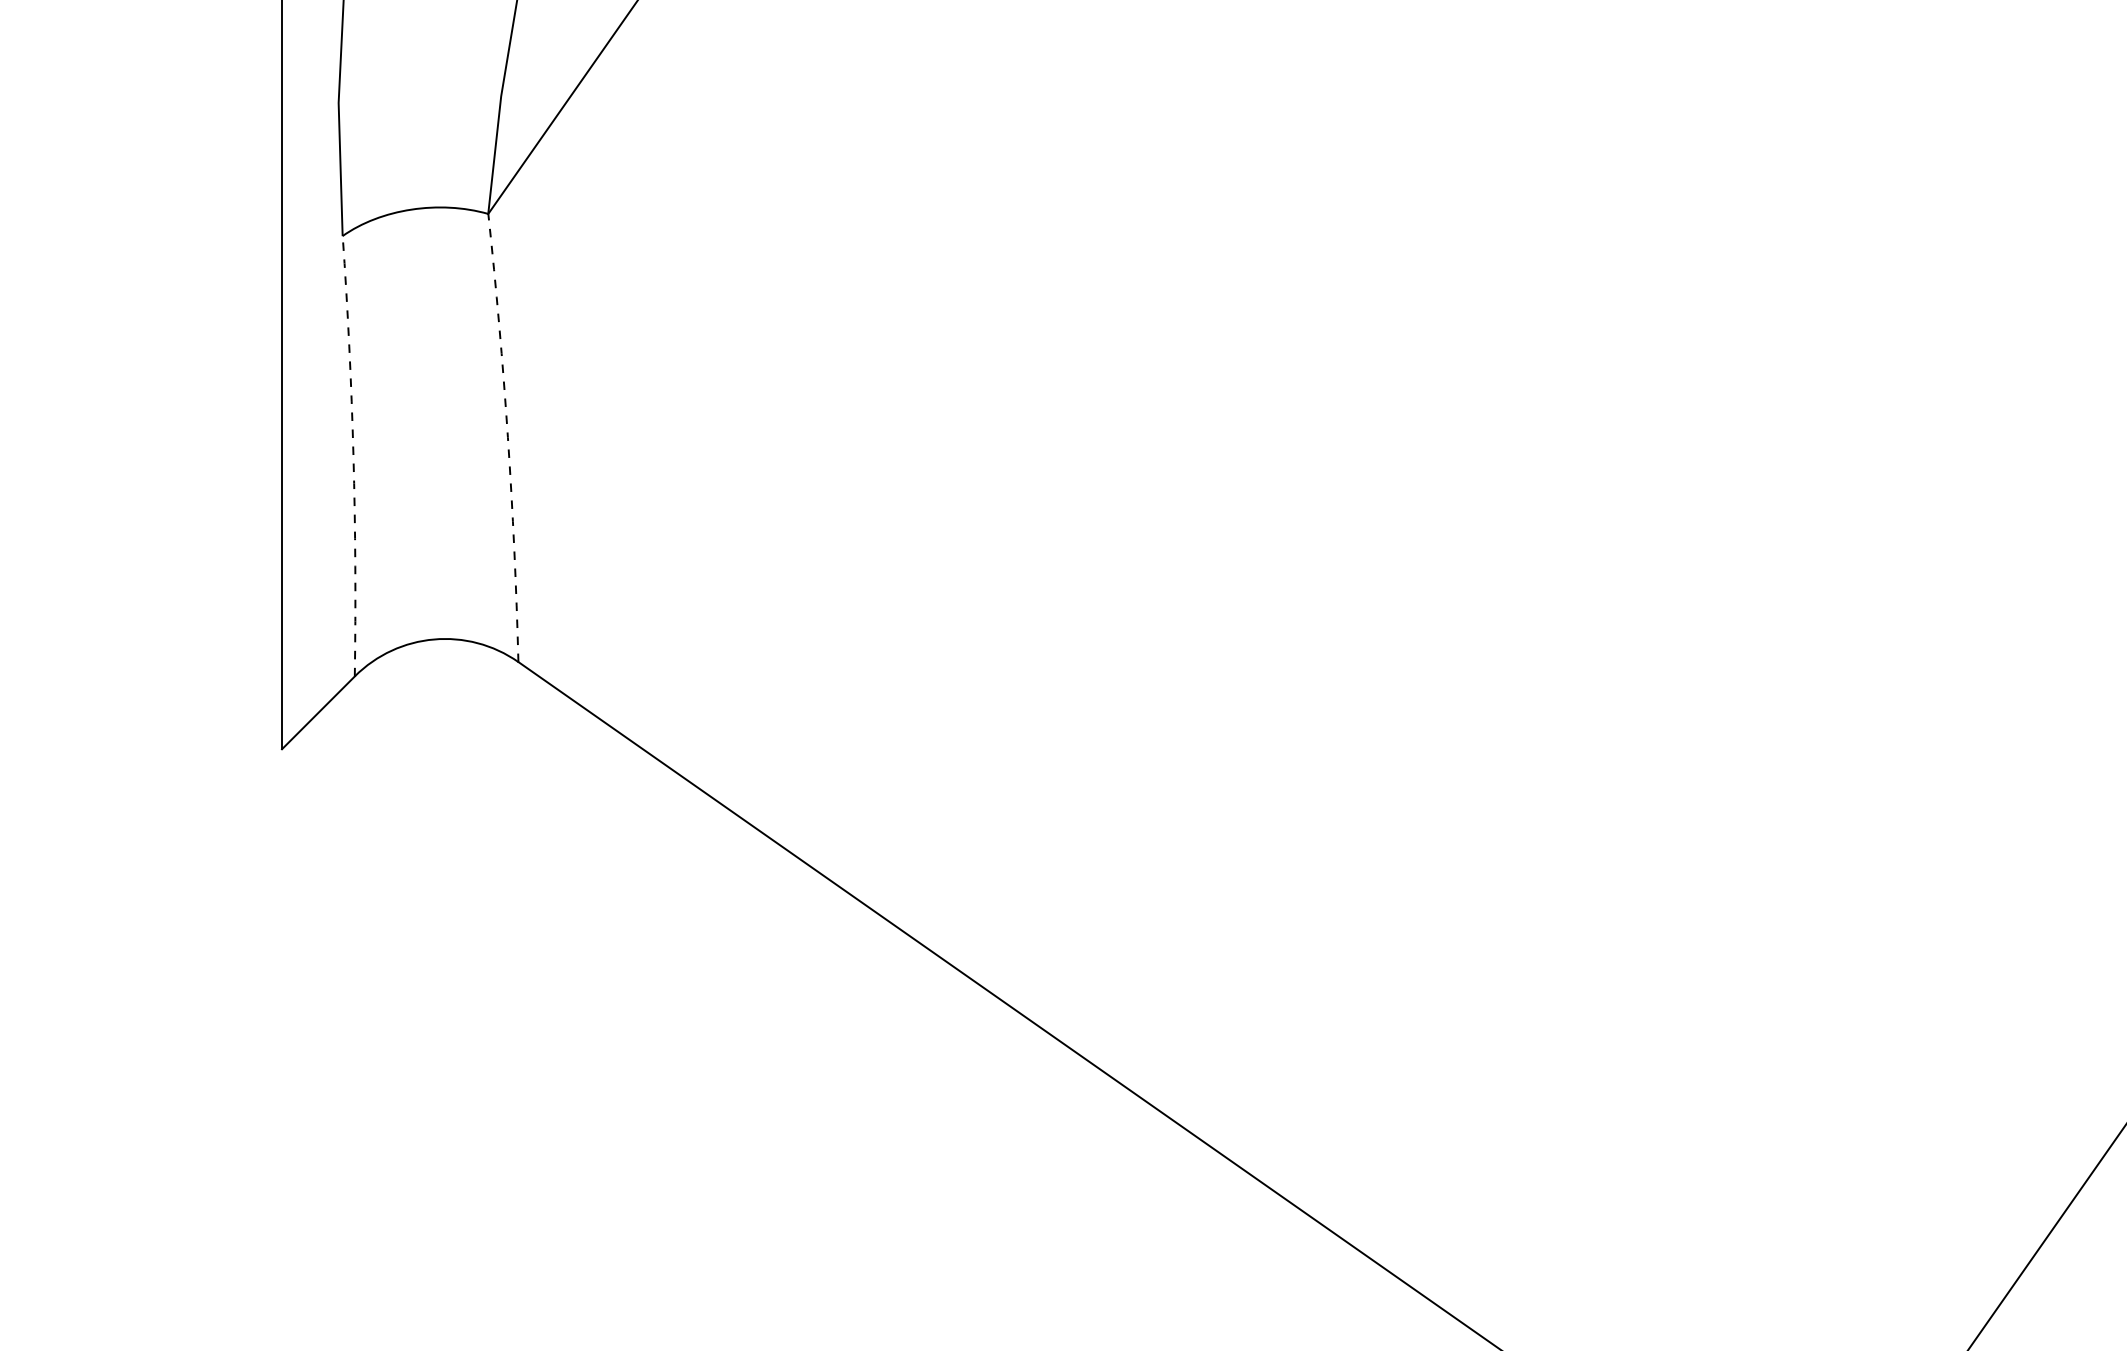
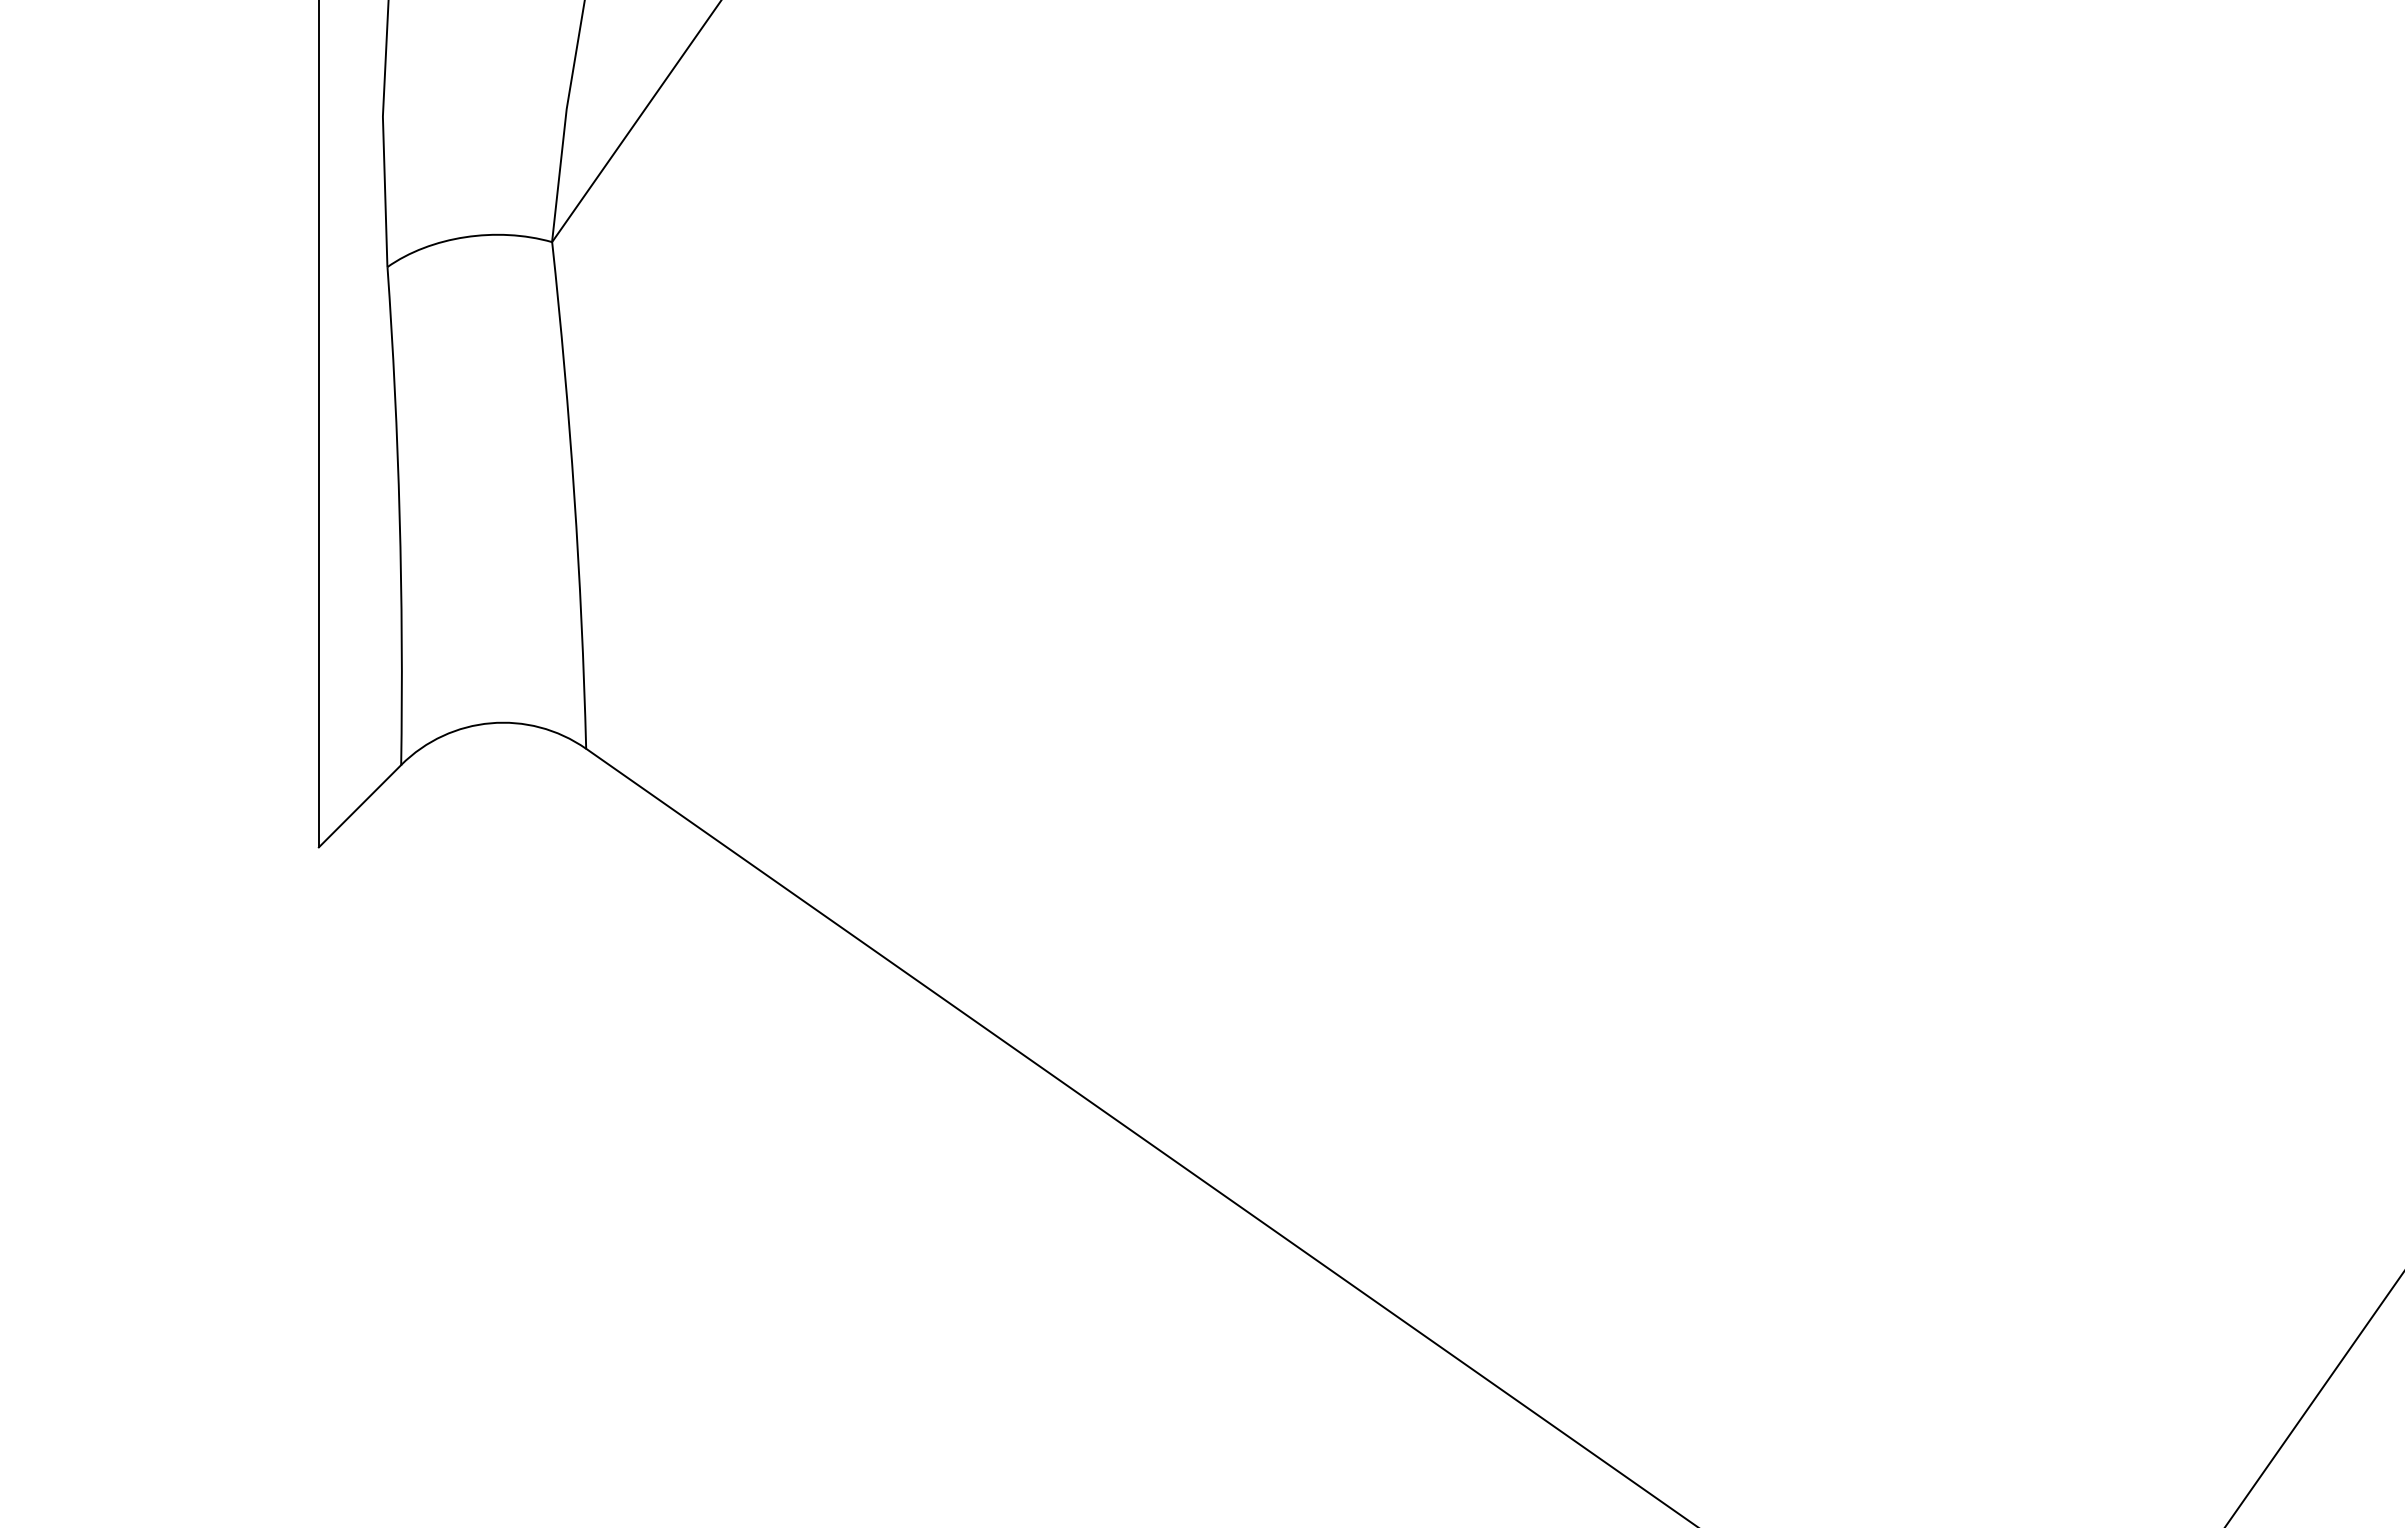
arc: (508, 438) -> (574, 495), dashed -> solid
arc: (353, 455) -> (399, 515), dashed -> solid

